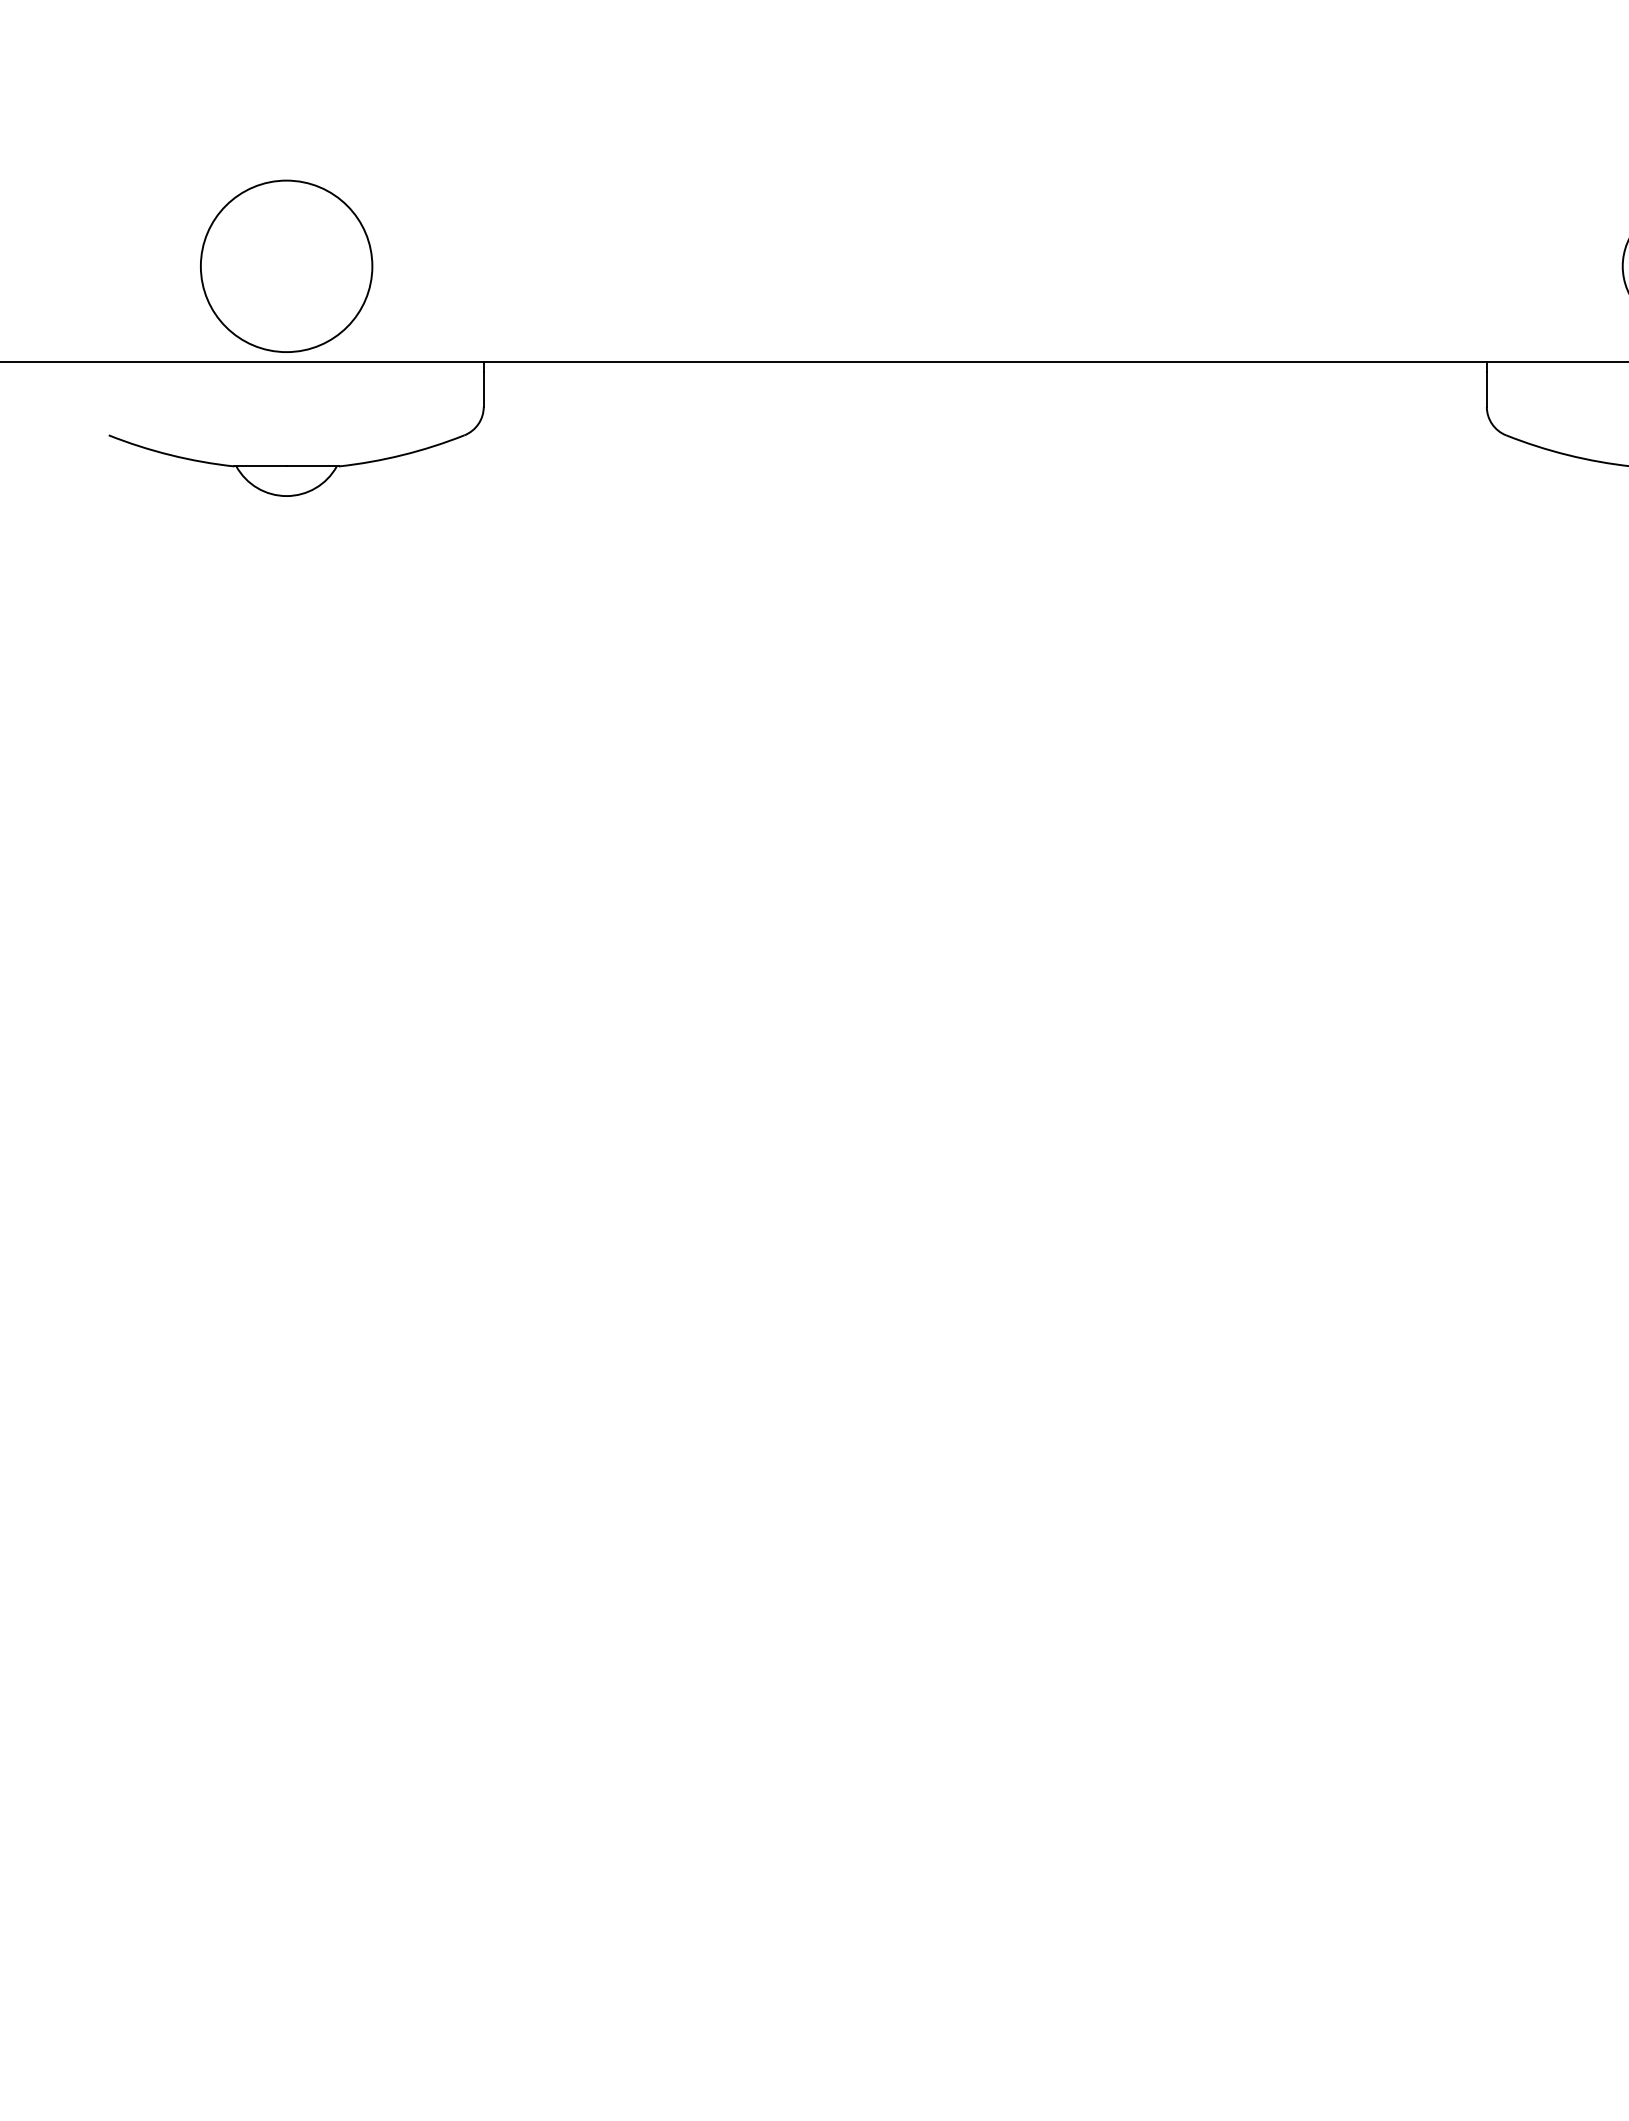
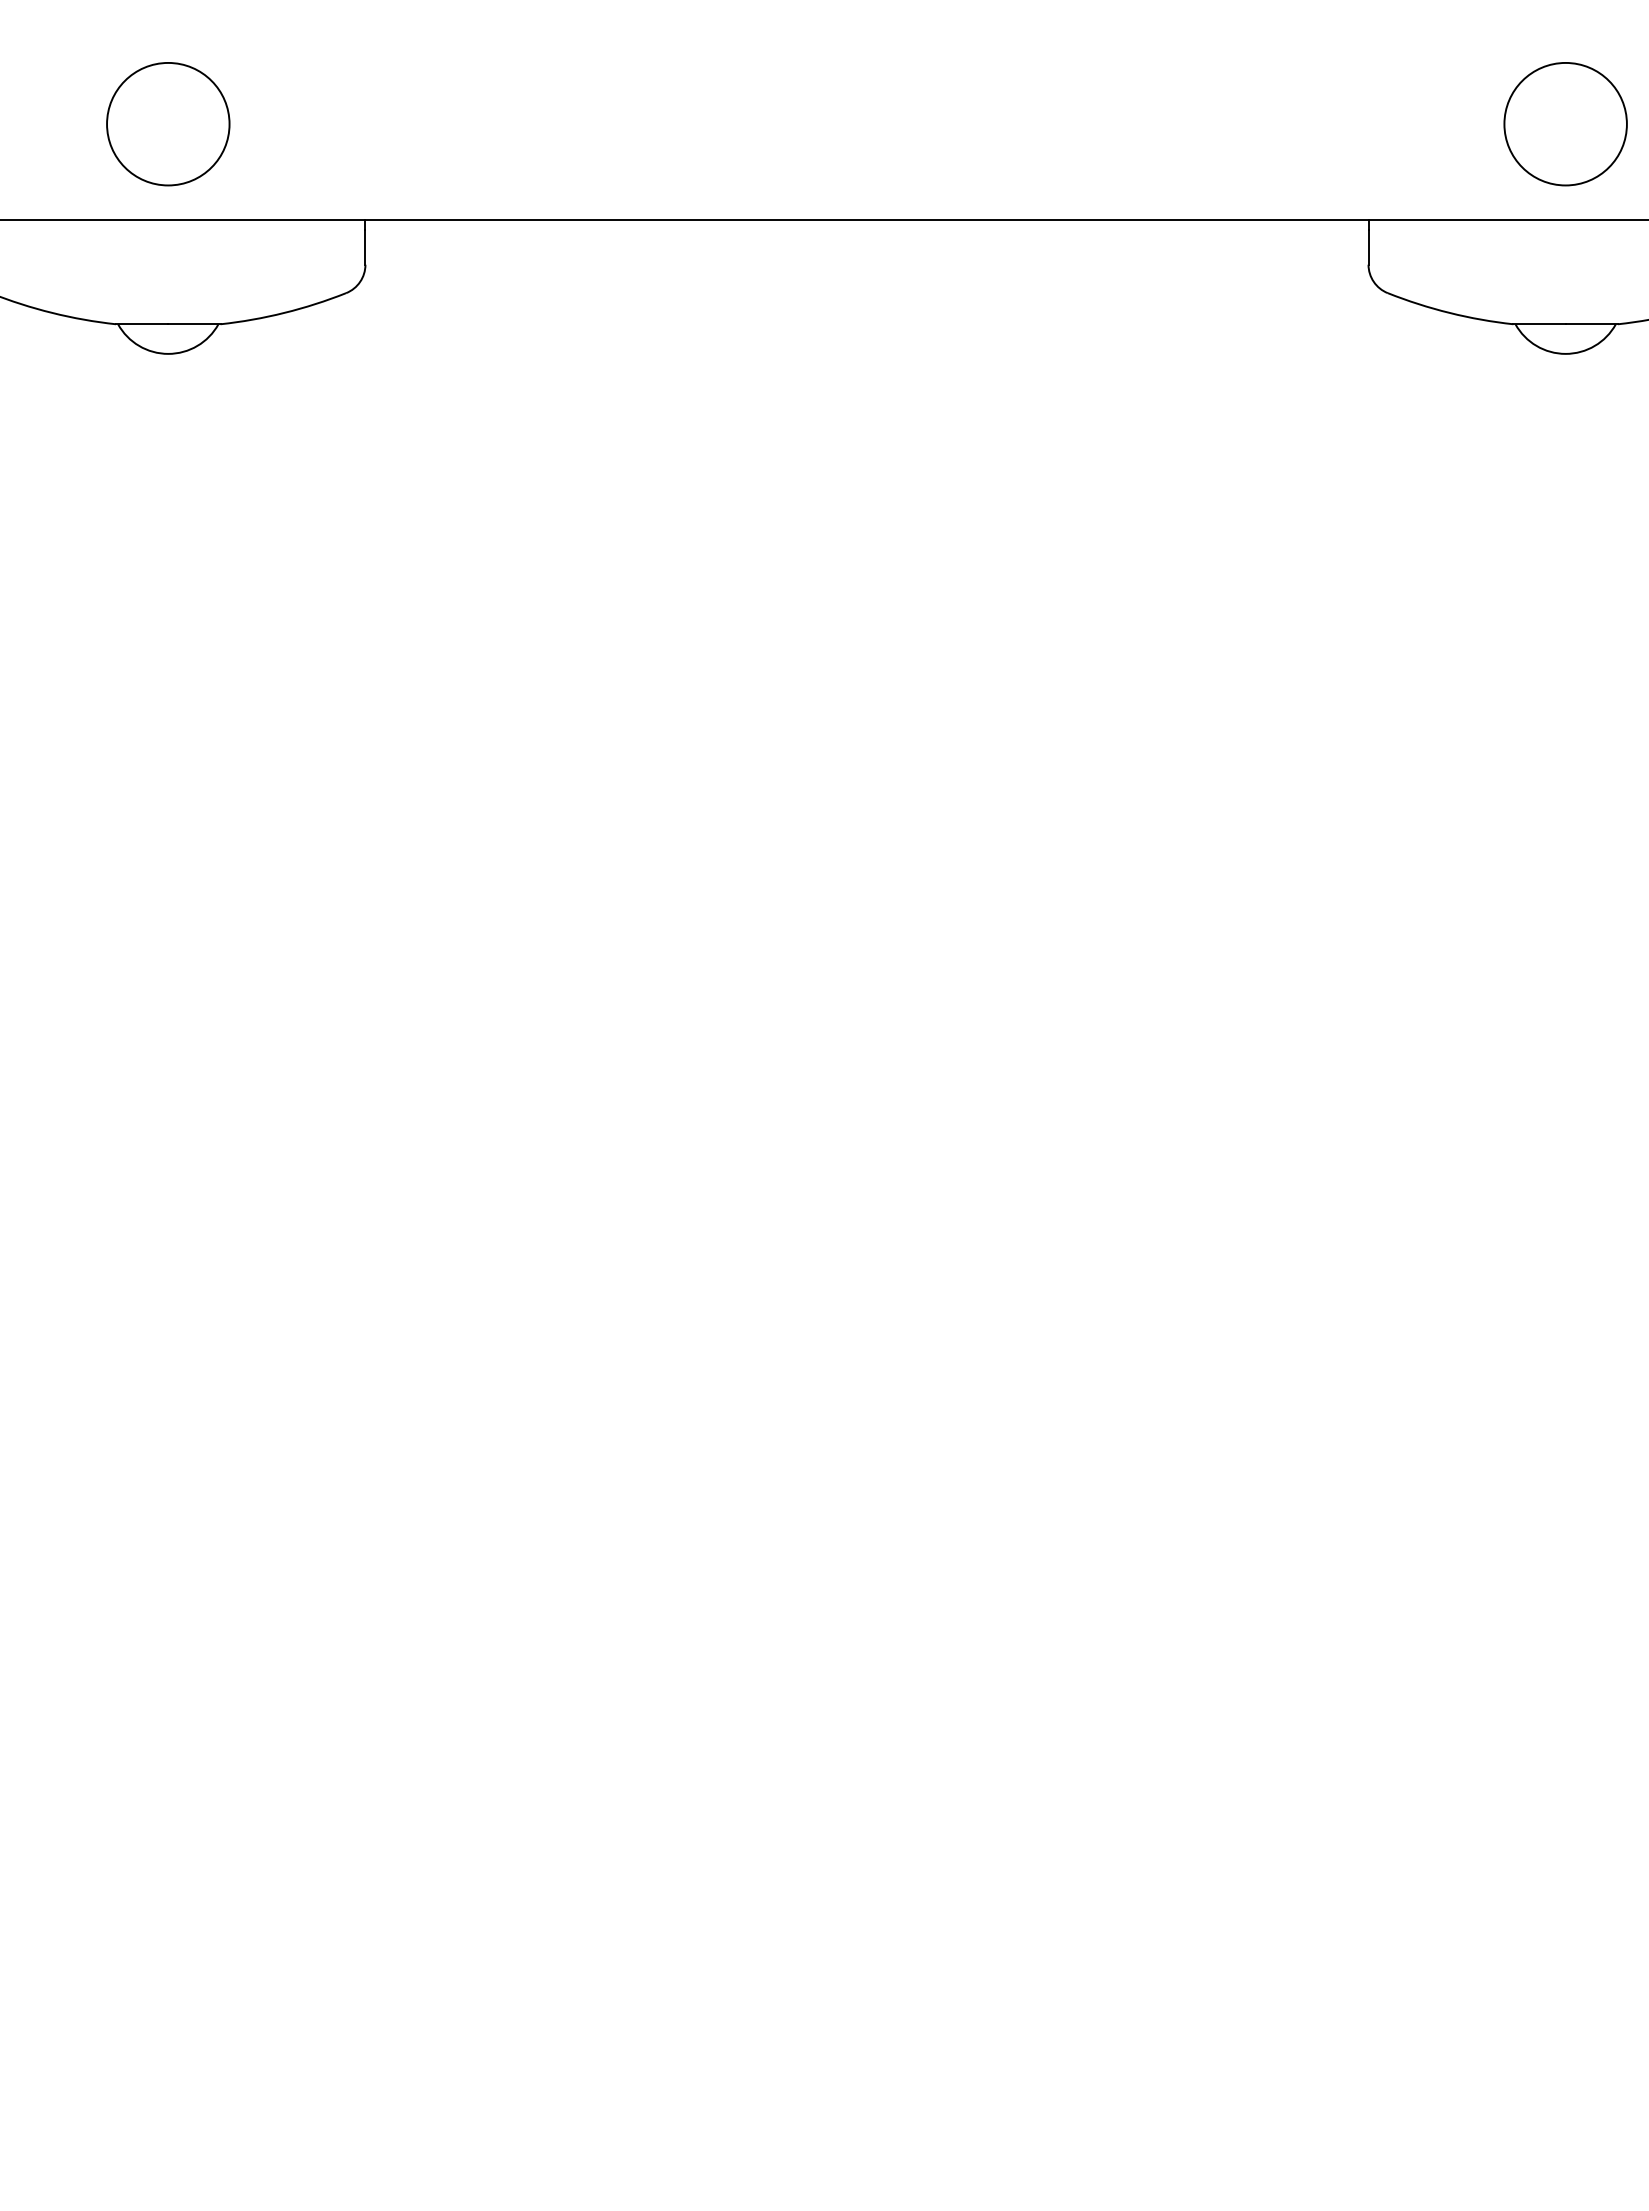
circle: (286, 265) -> (168, 123), size x0.71

